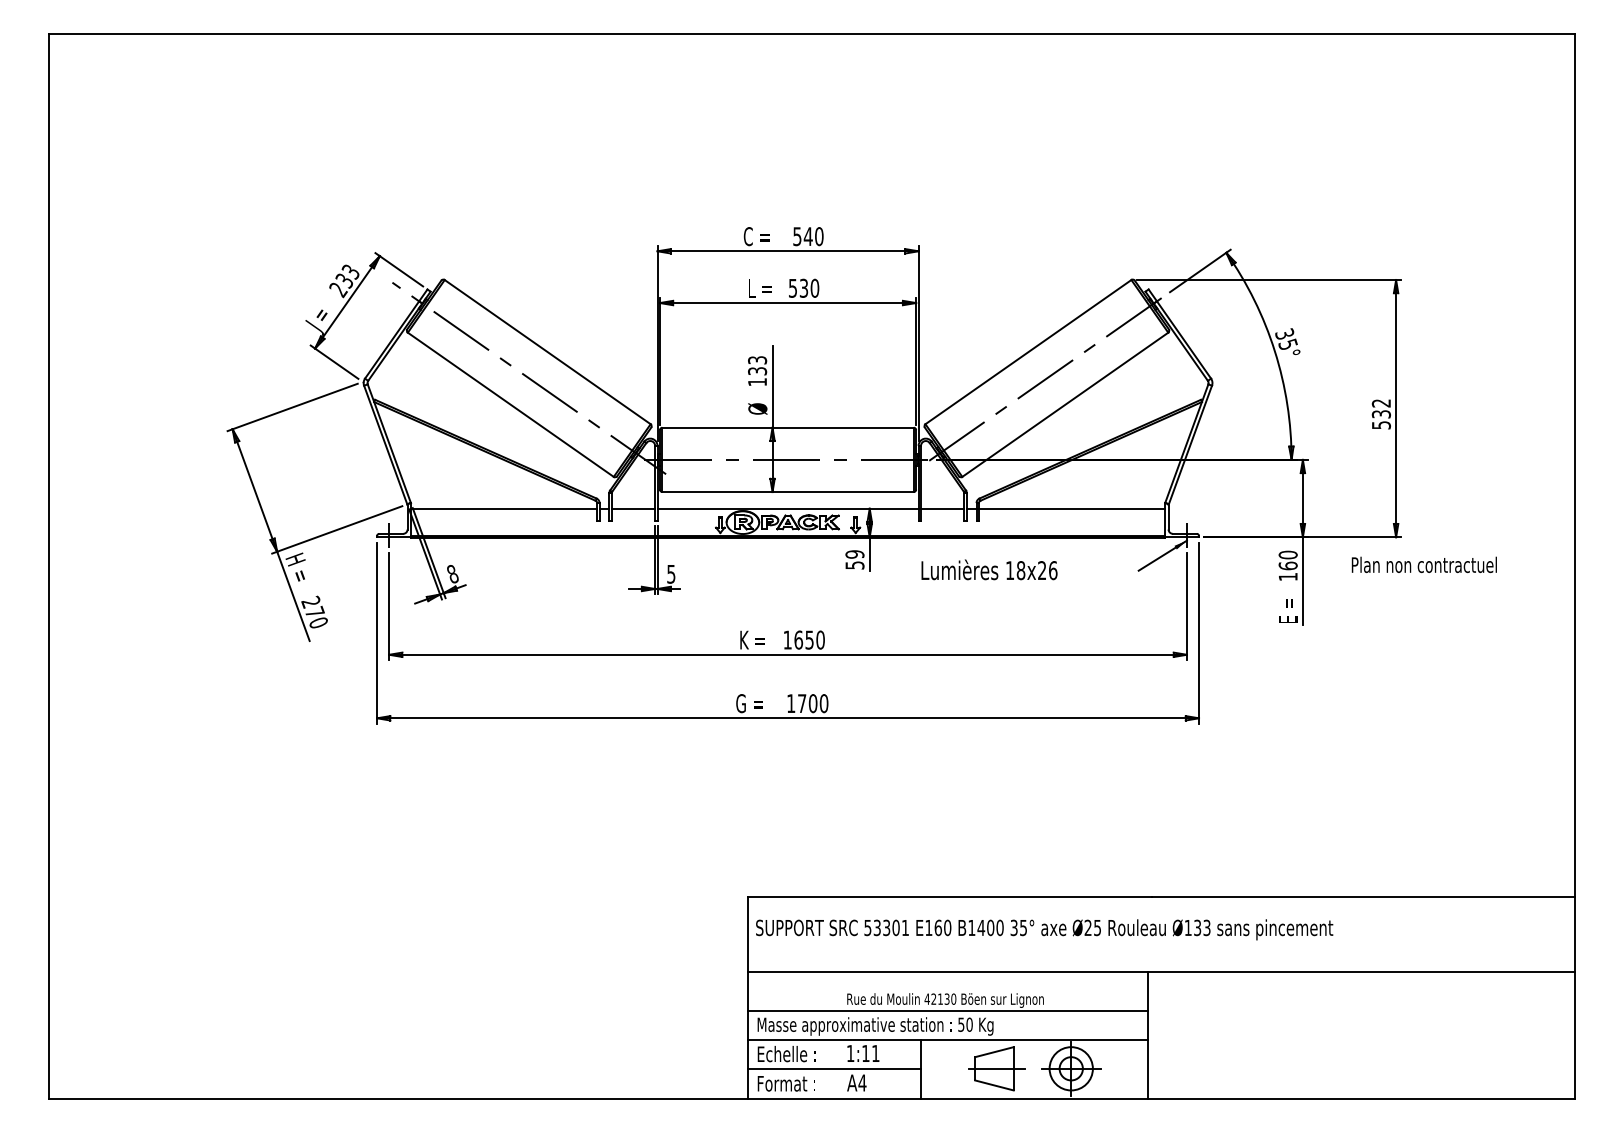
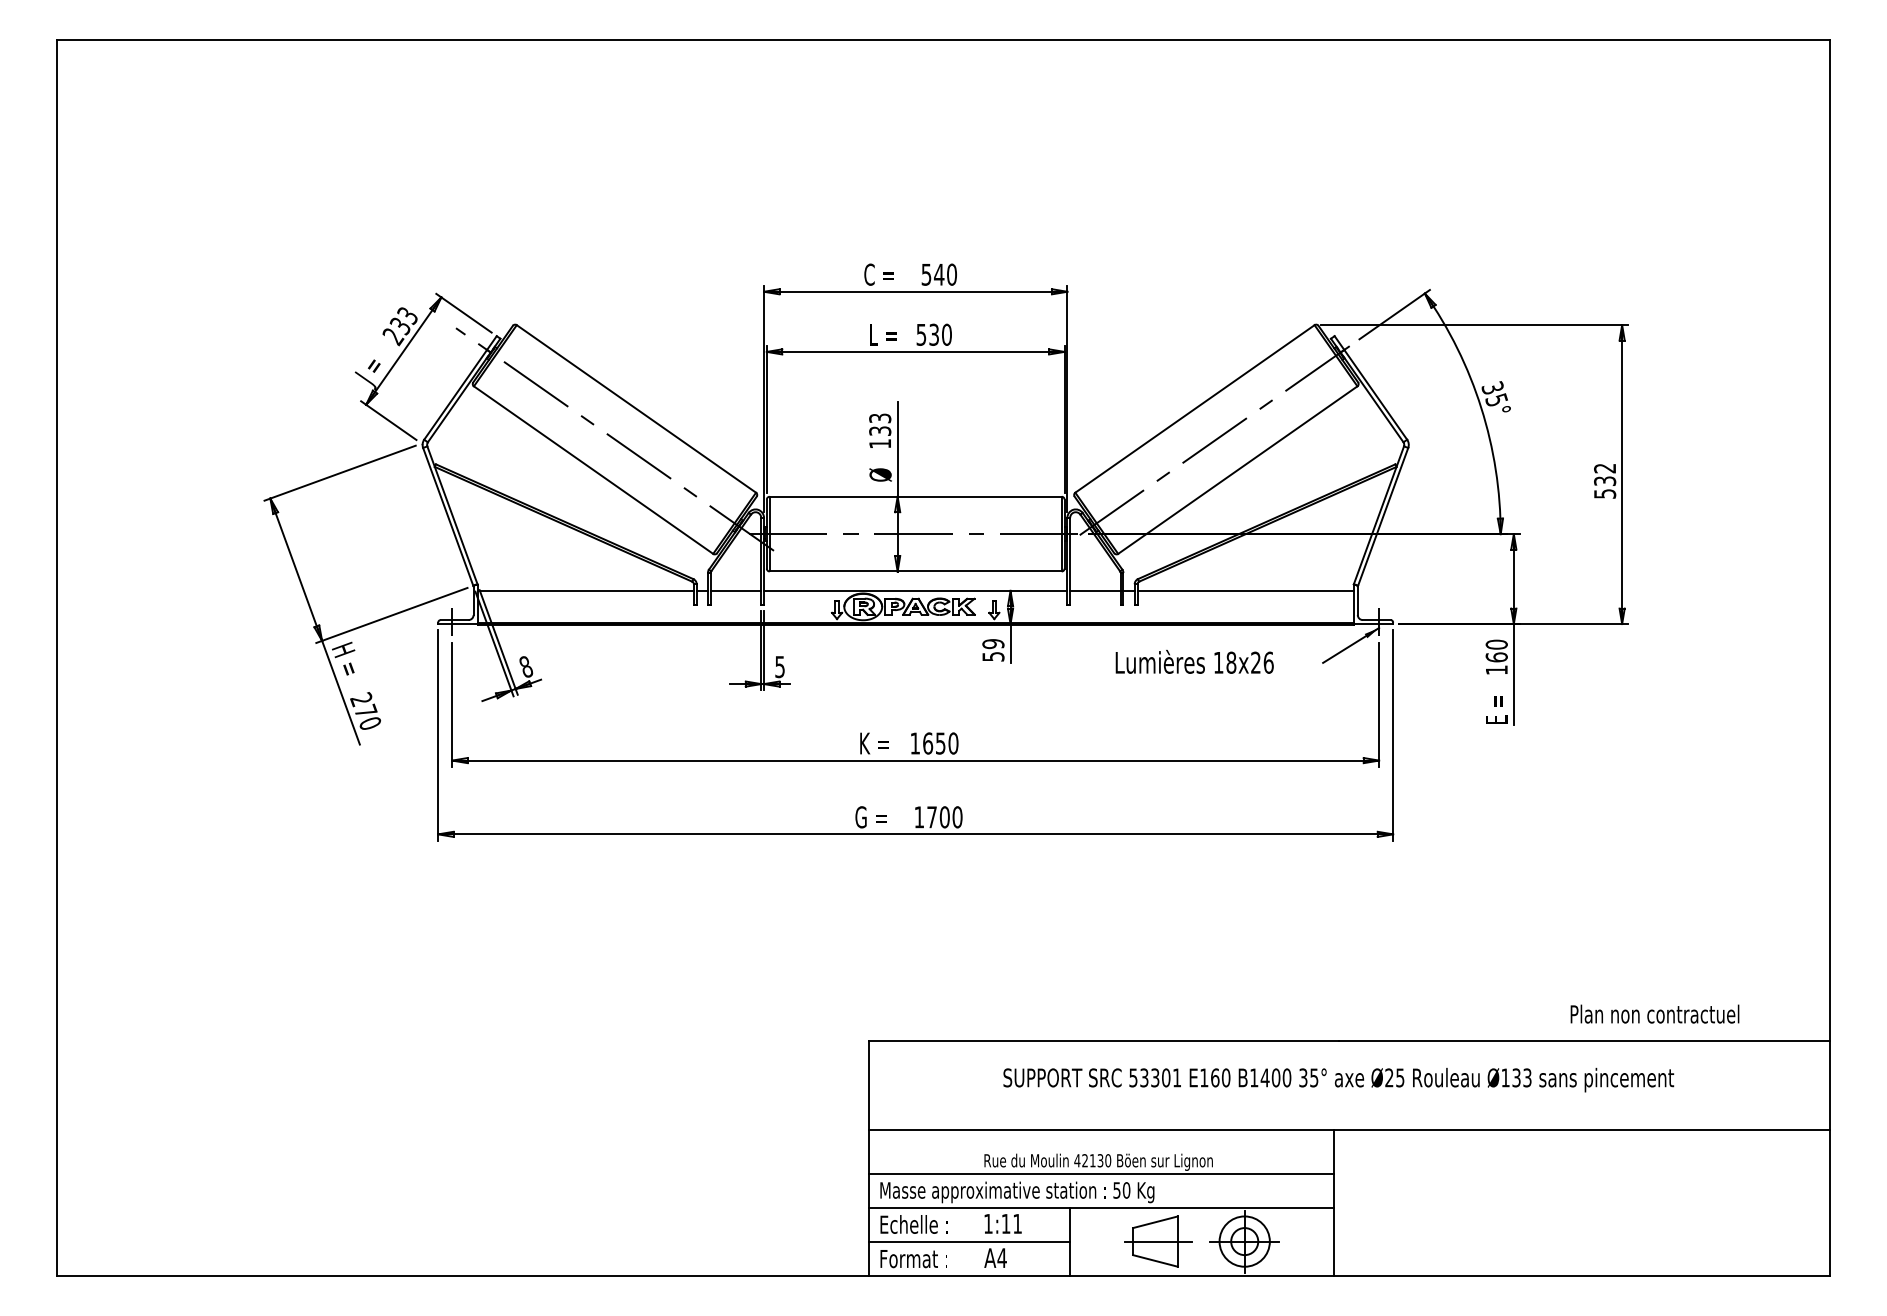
text: (1423, 564) -> (1654, 1013), moved
text: (989, 569) -> (1194, 661), moved
text: (1044, 929) -> (1338, 1079), moved

